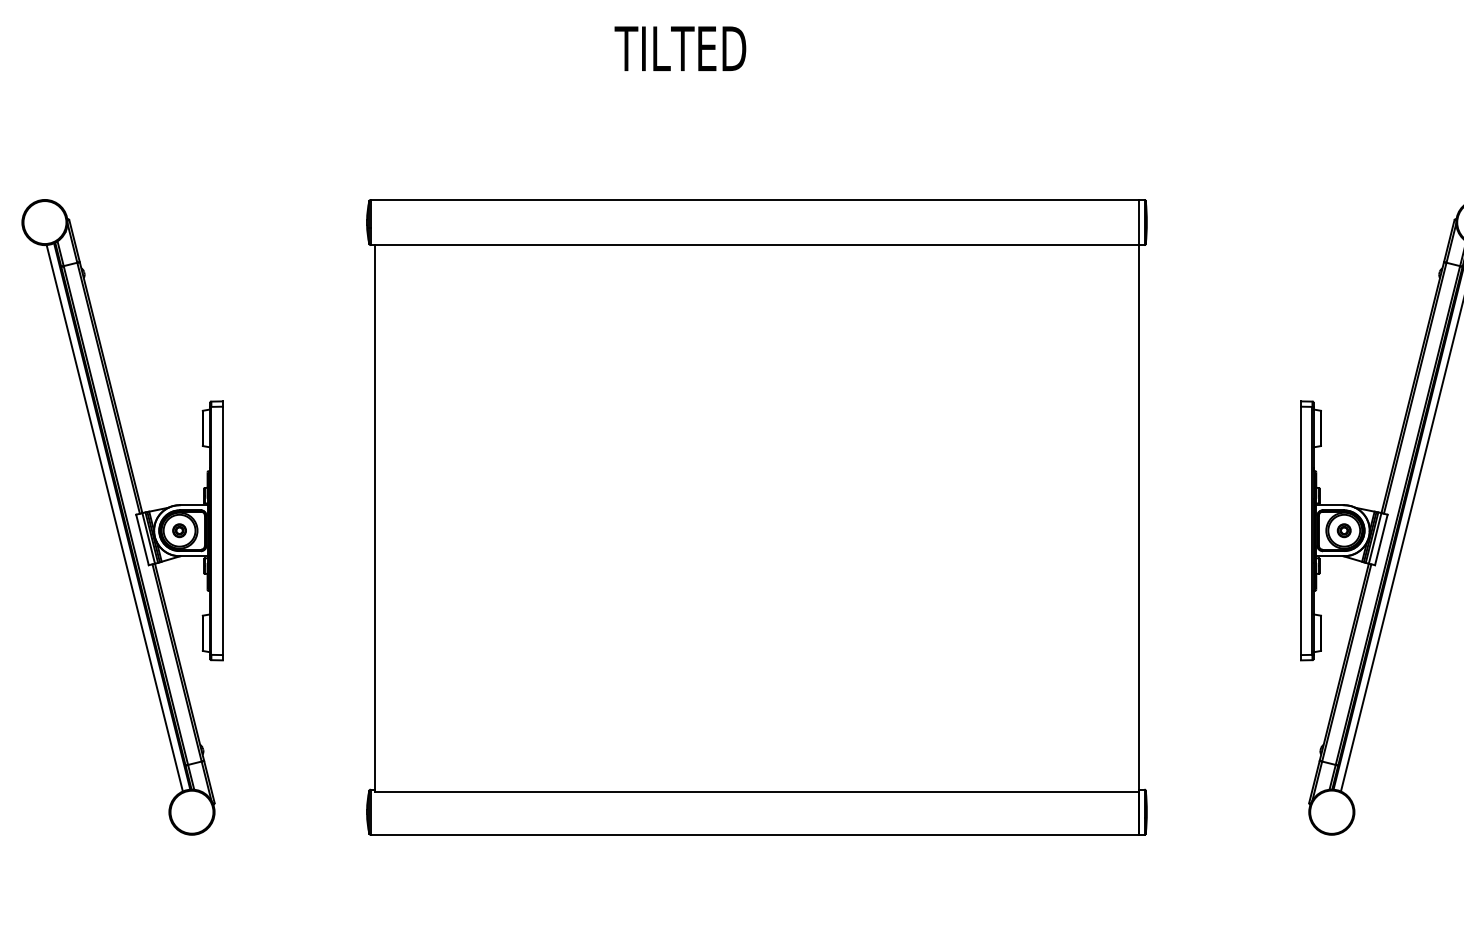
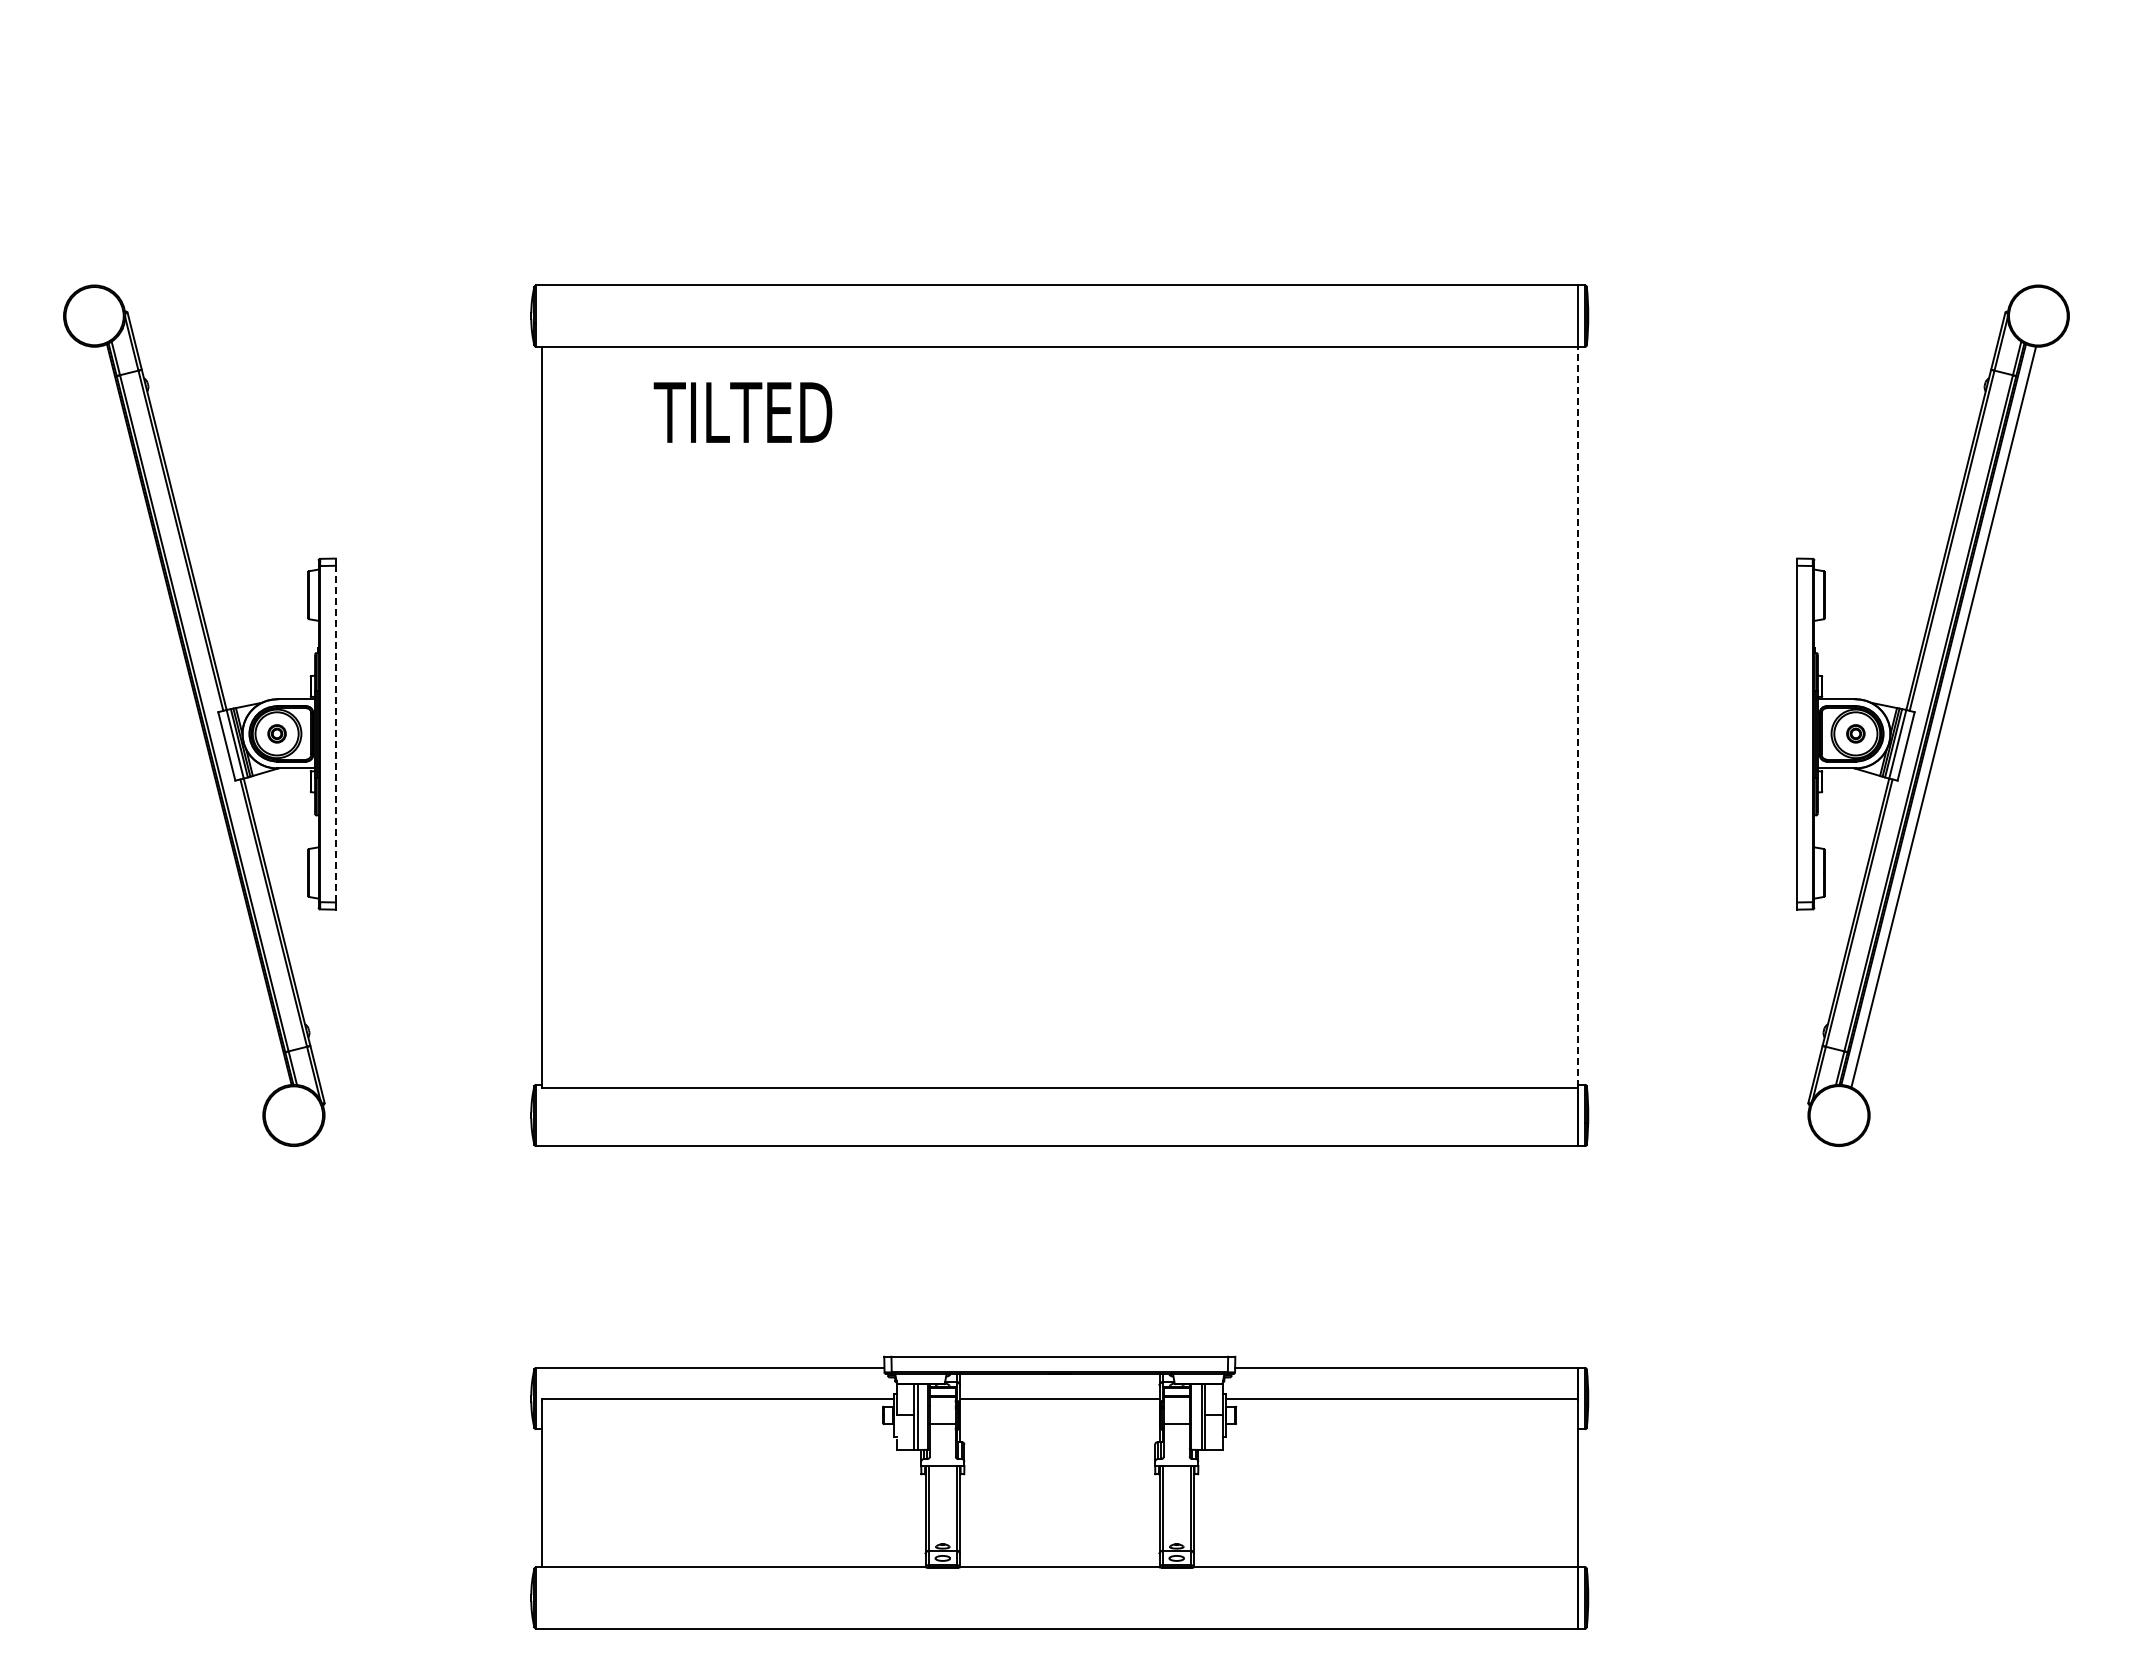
text: (680, 48) -> (742, 412), moved
line: (114, 517) -> (188, 716), removed
line: (1138, 517) -> (1577, 716), solid -> dashed
line: (222, 530) -> (335, 733), solid -> dashed

